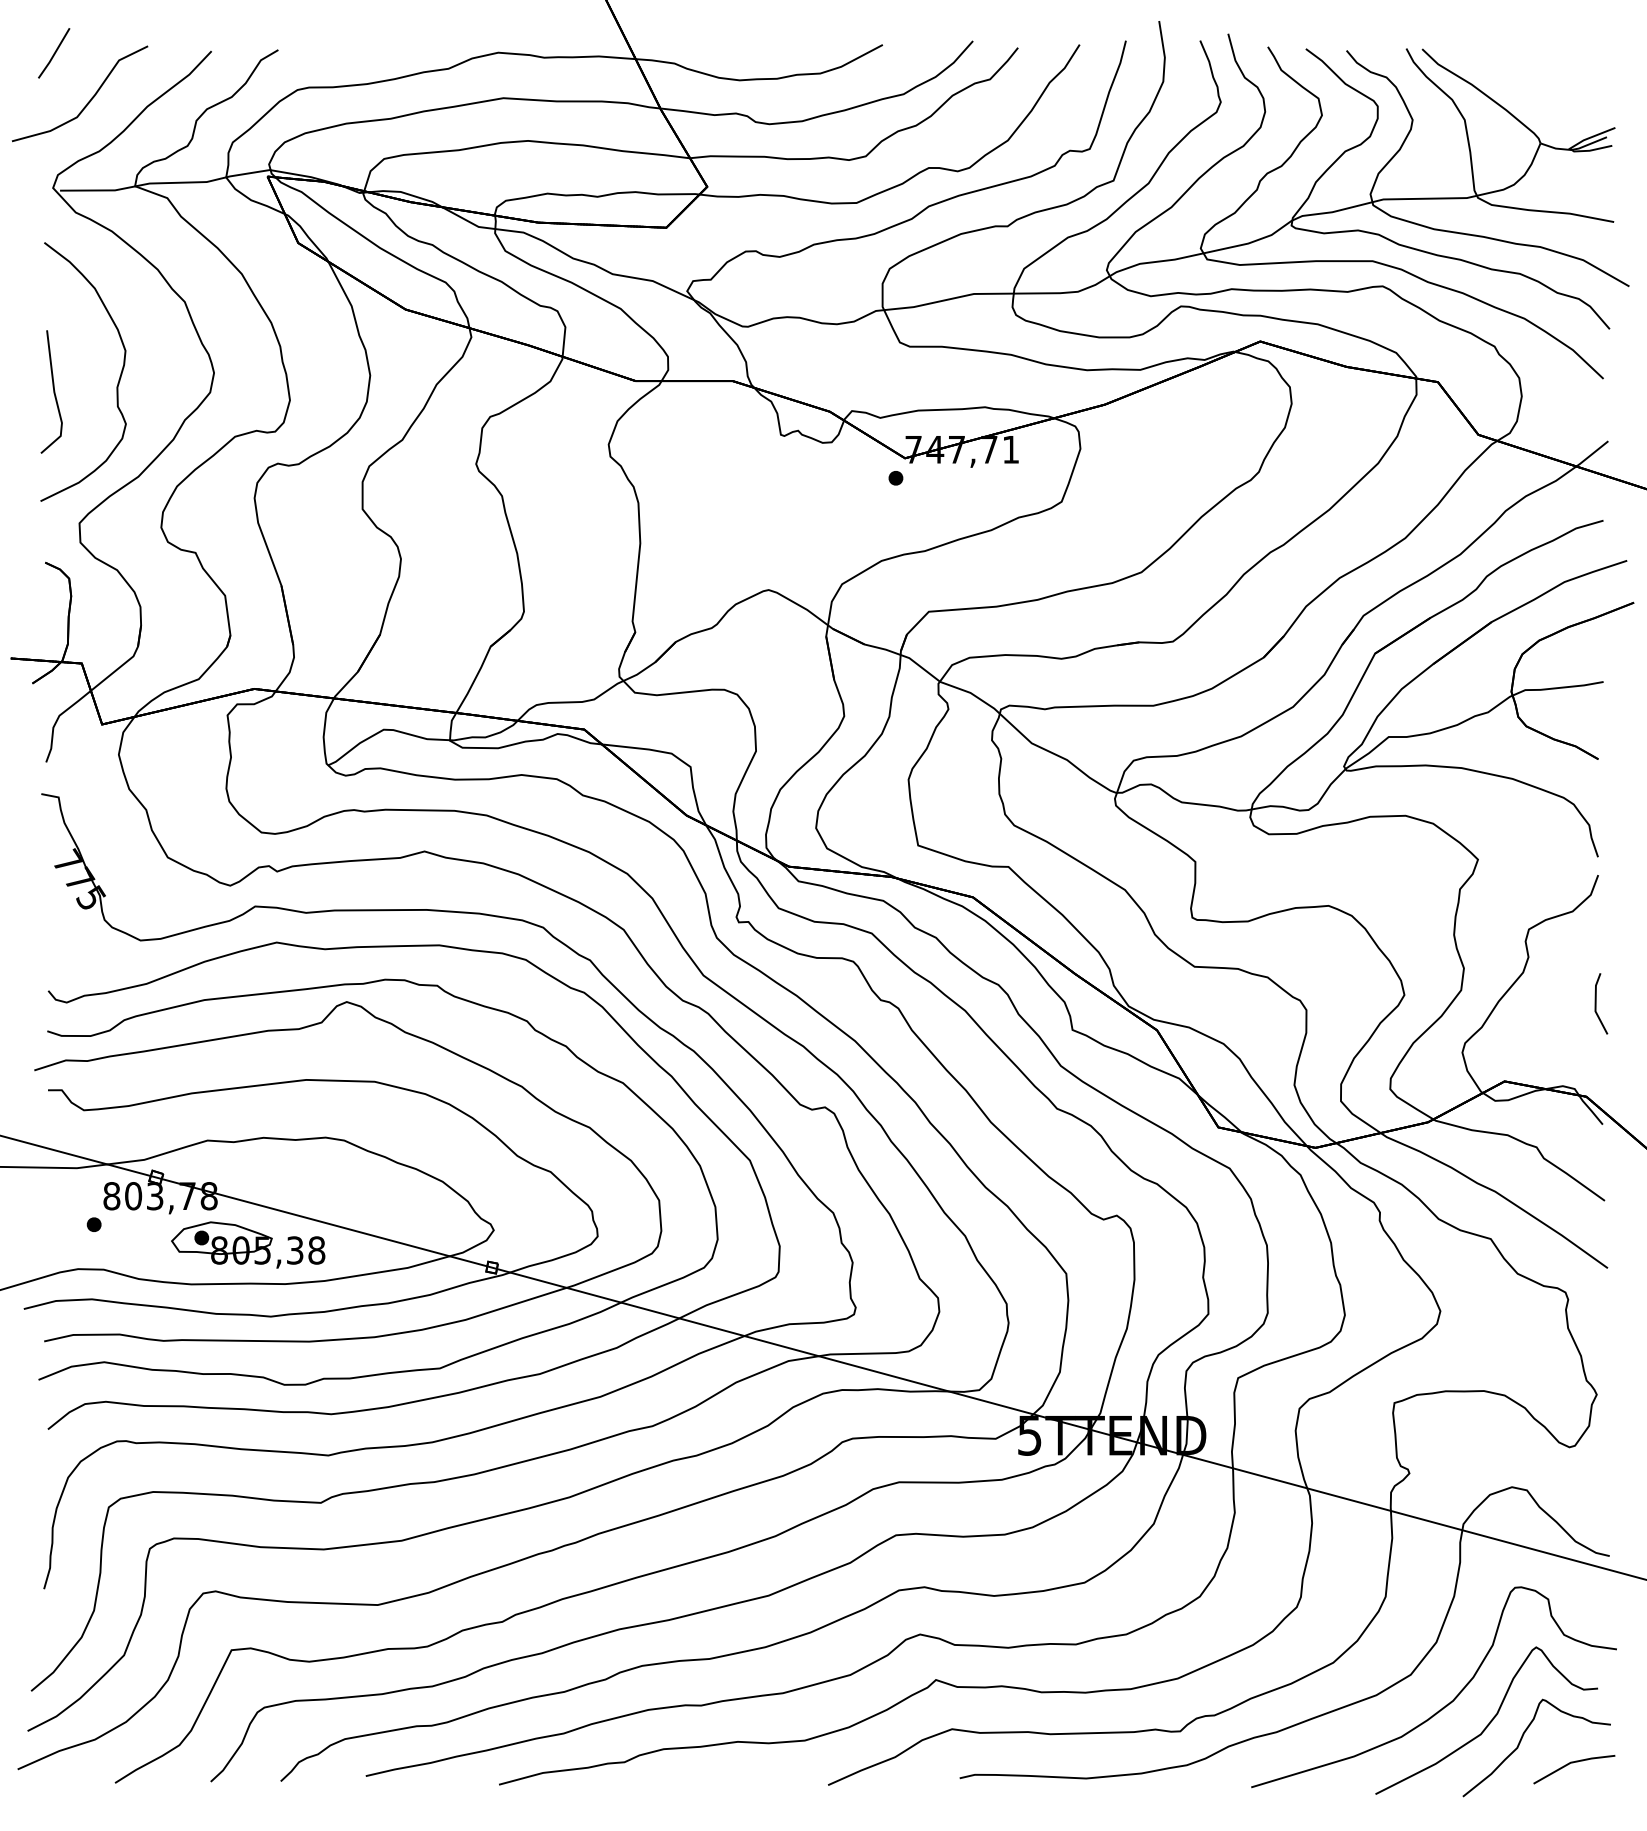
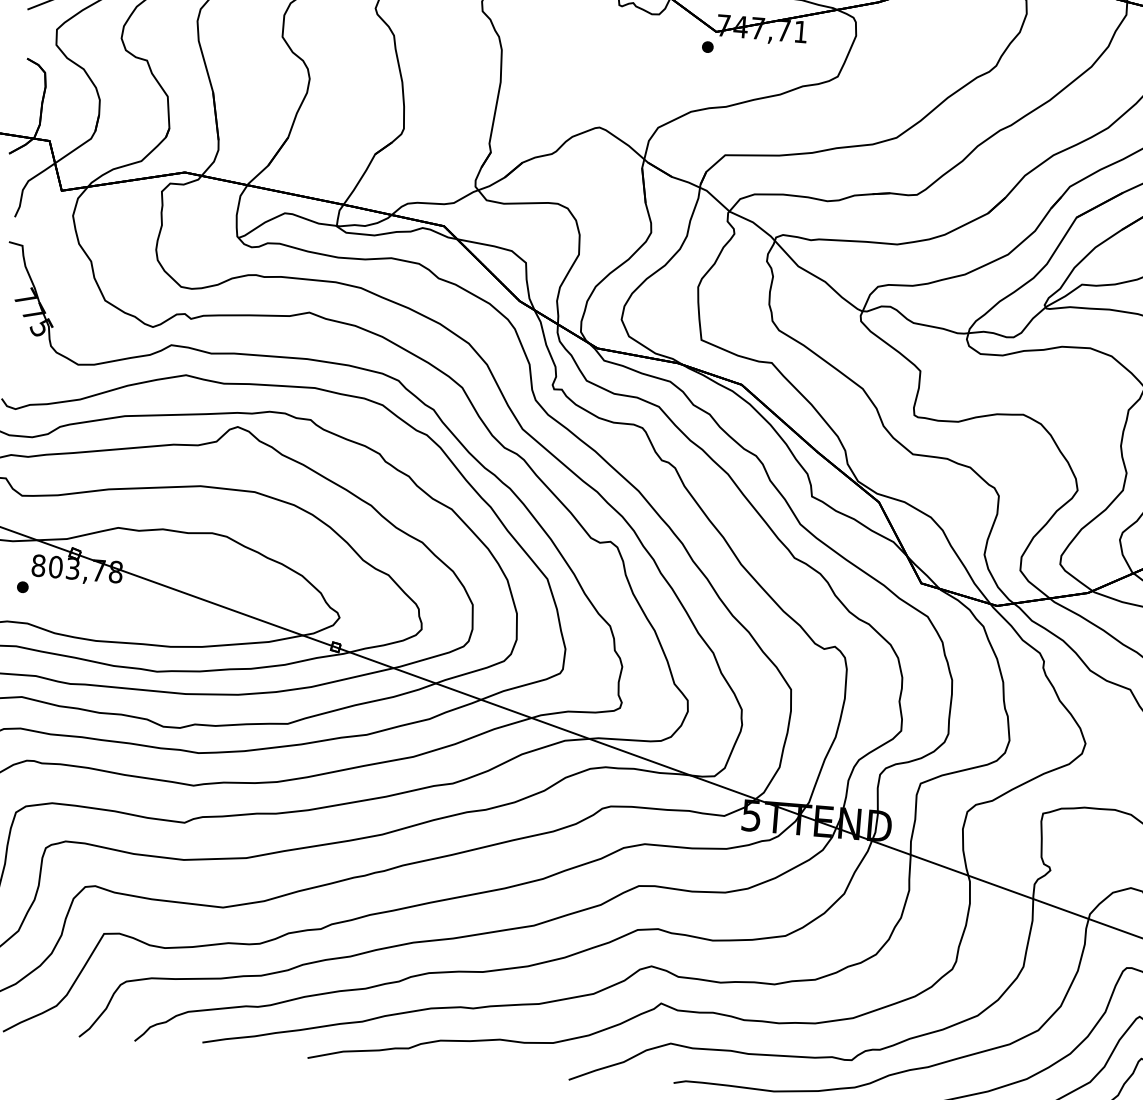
part: (248, 1244) -> (143, 613), removed

